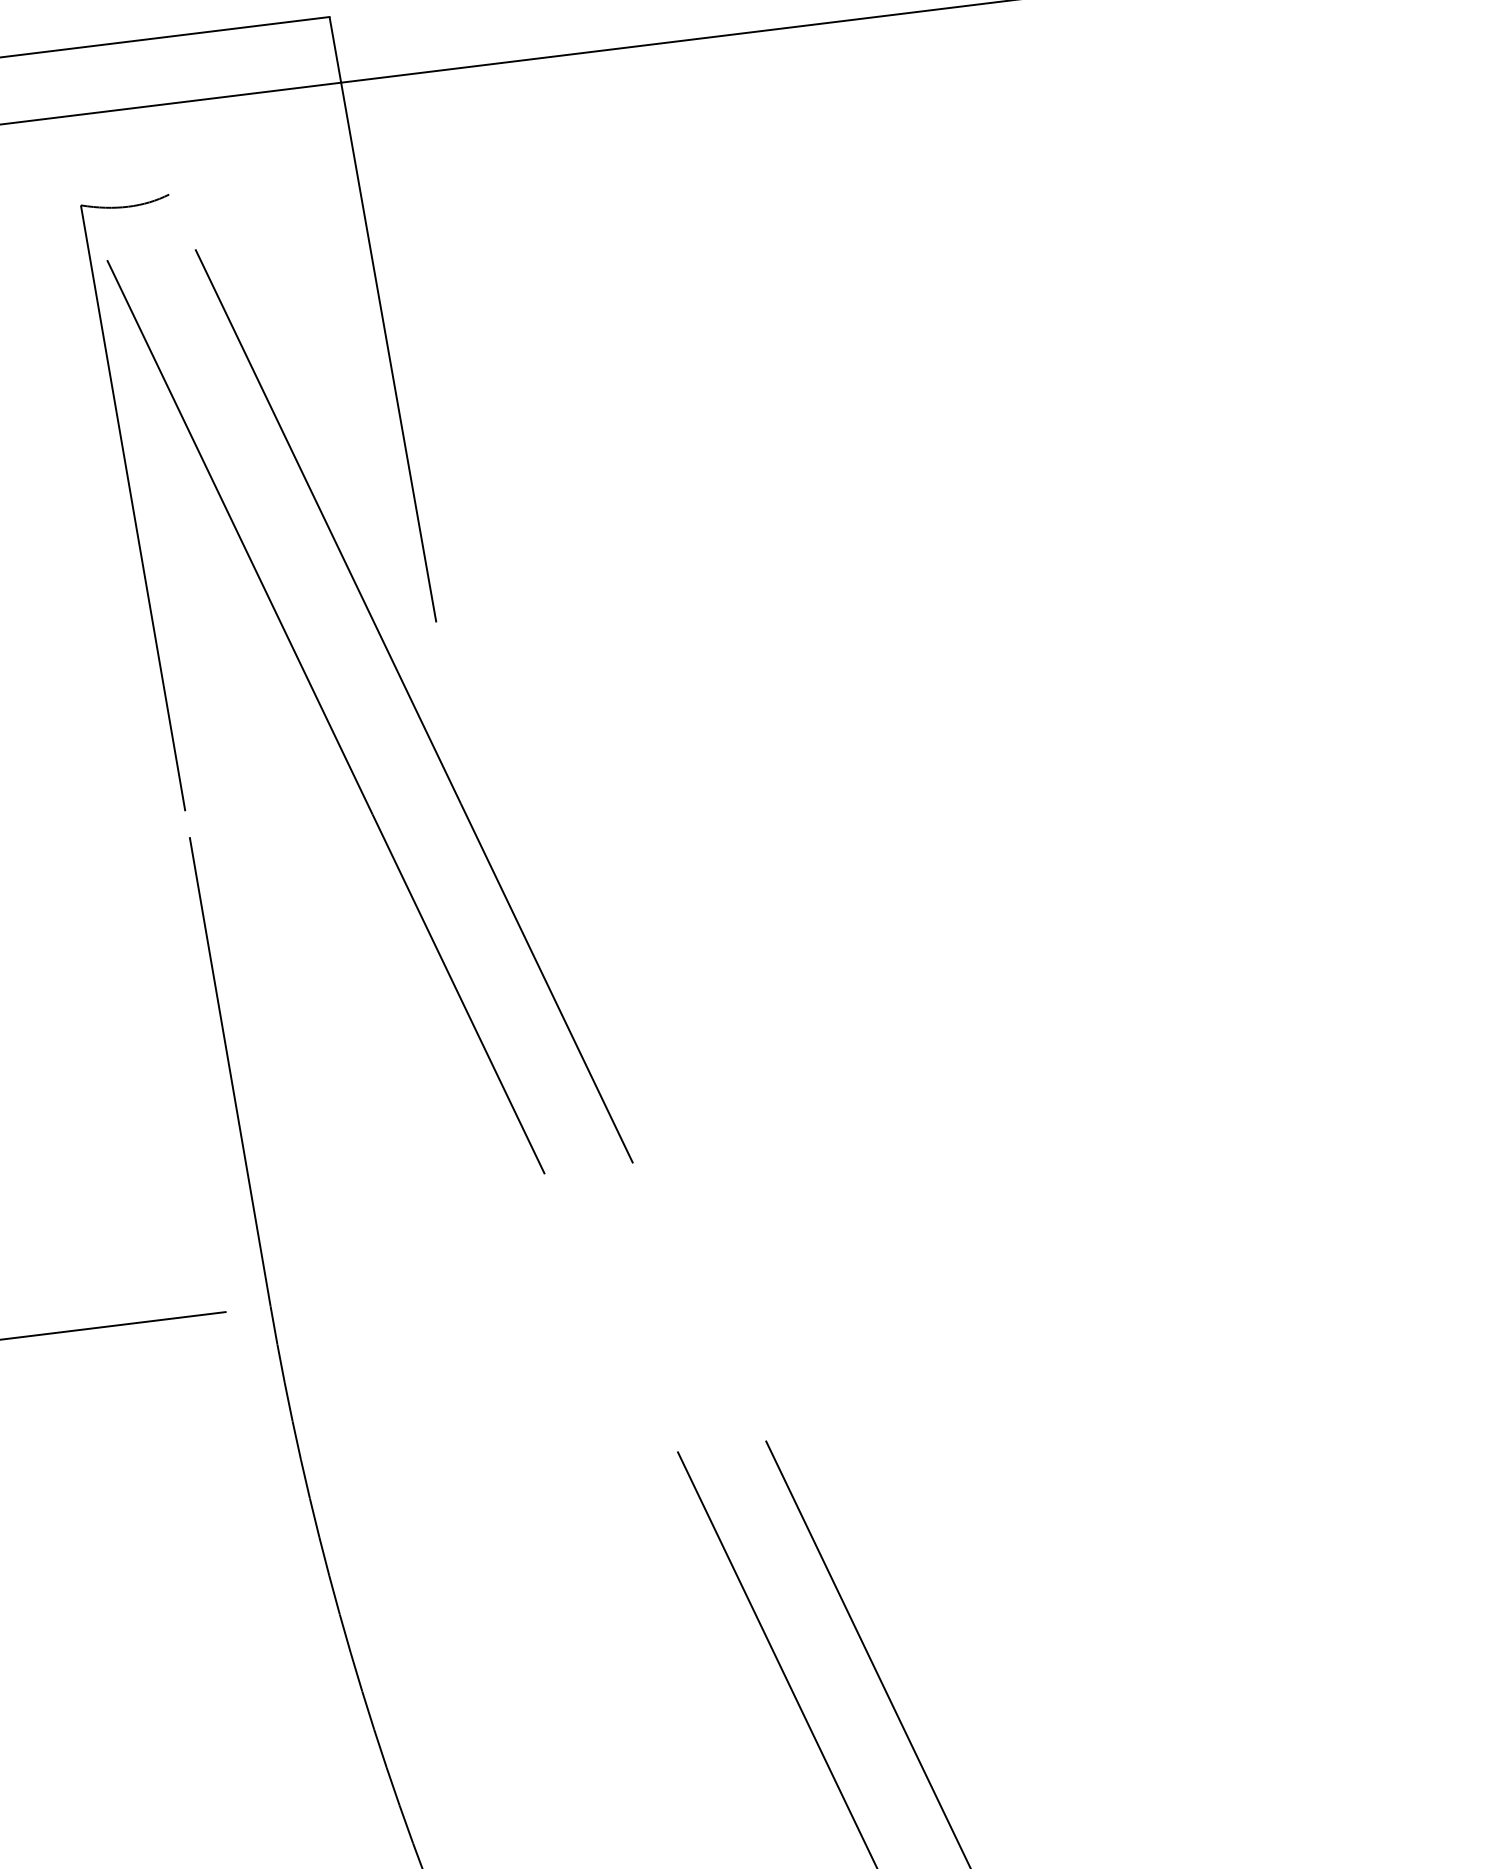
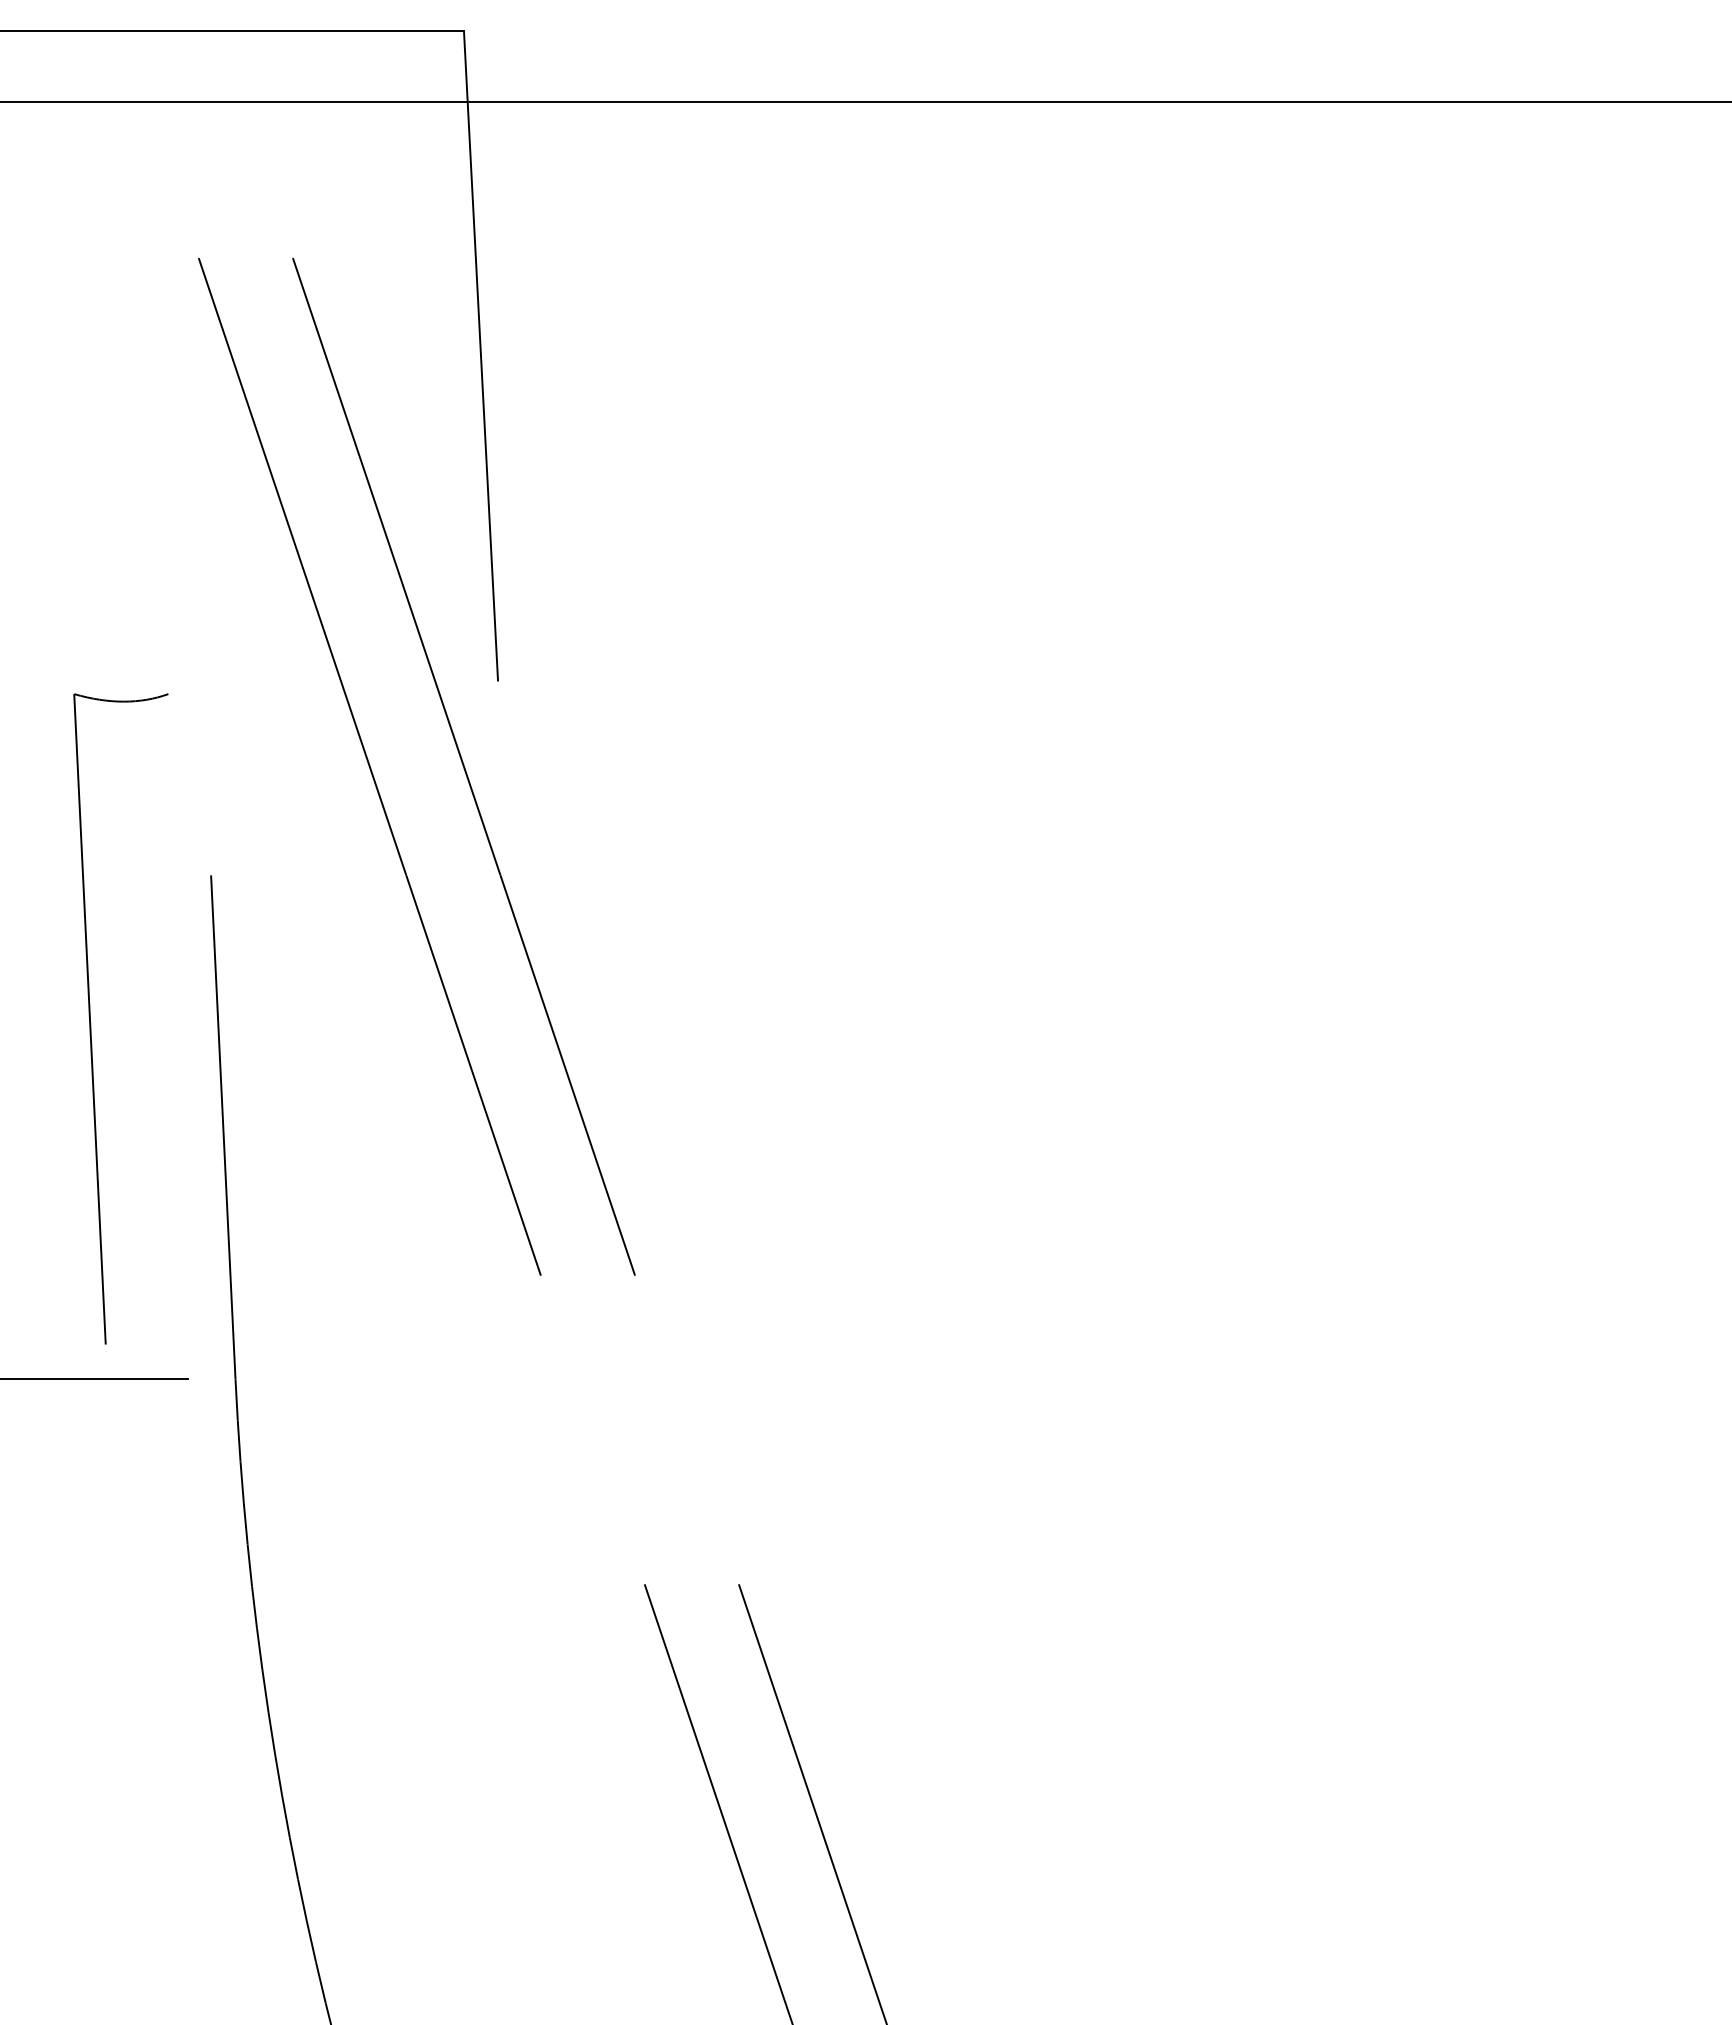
part: (135, 512) -> (91, 1023), moved

